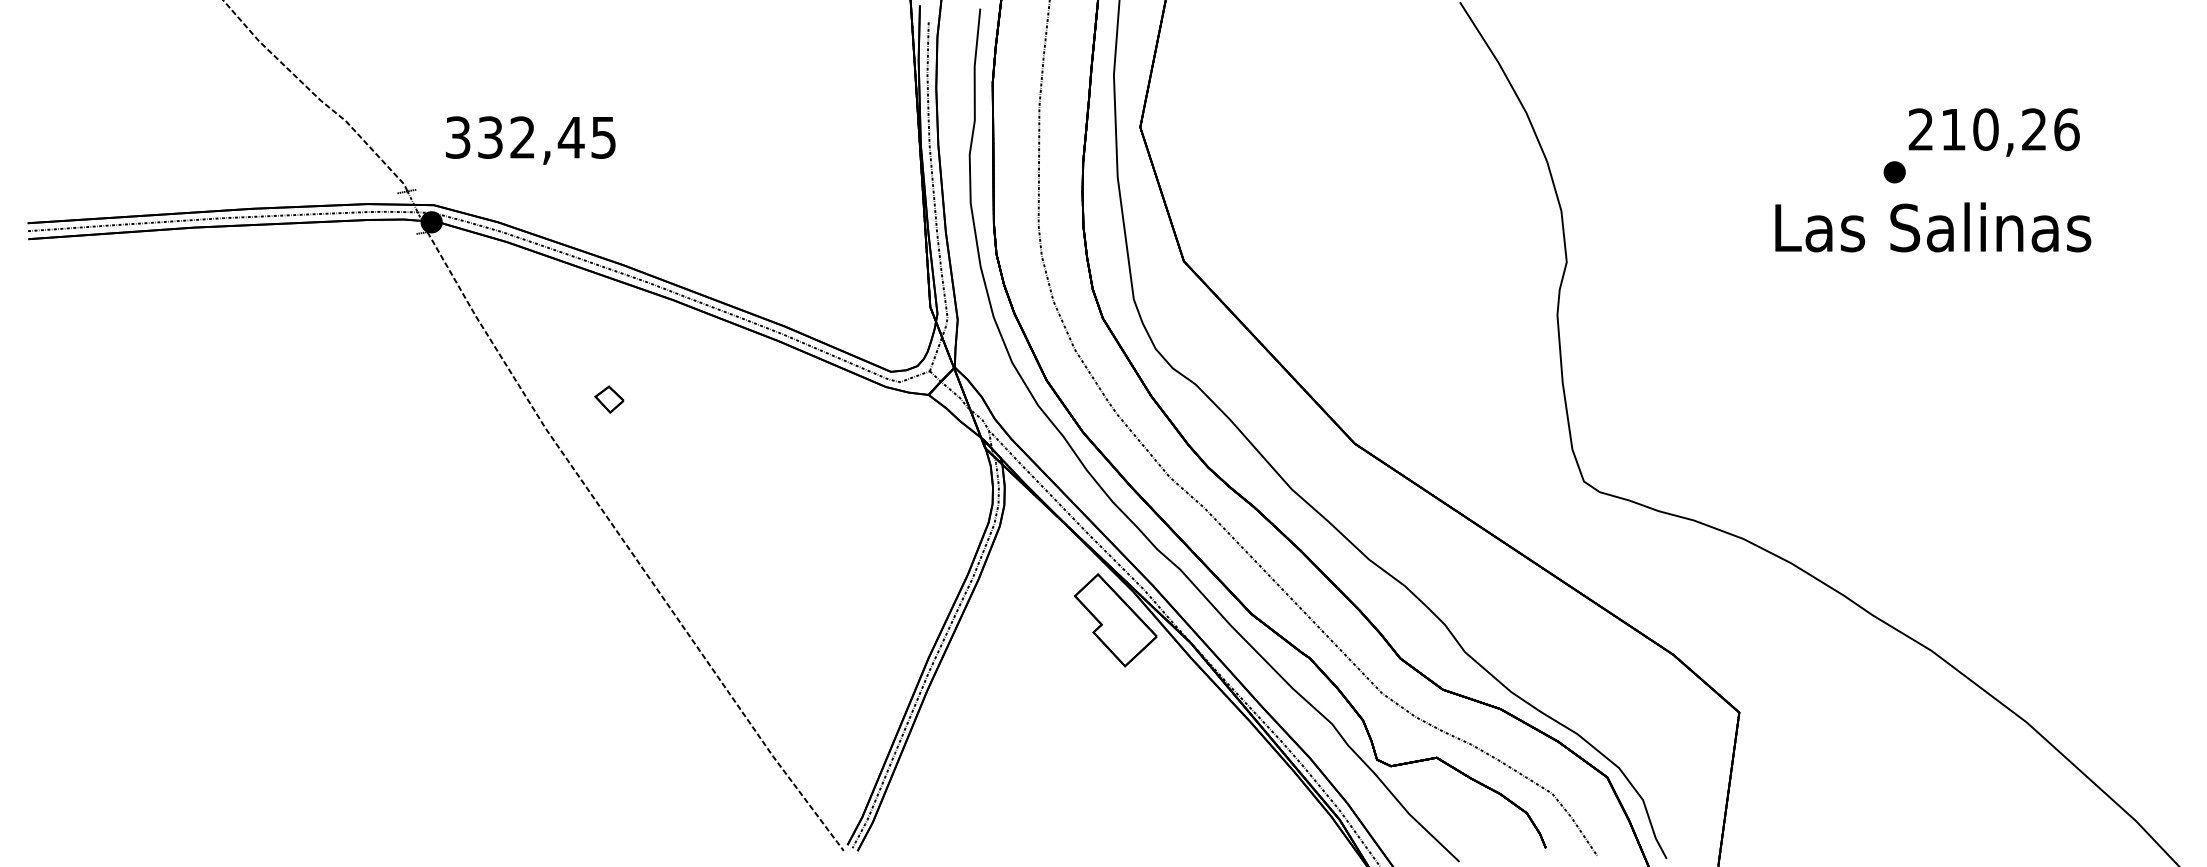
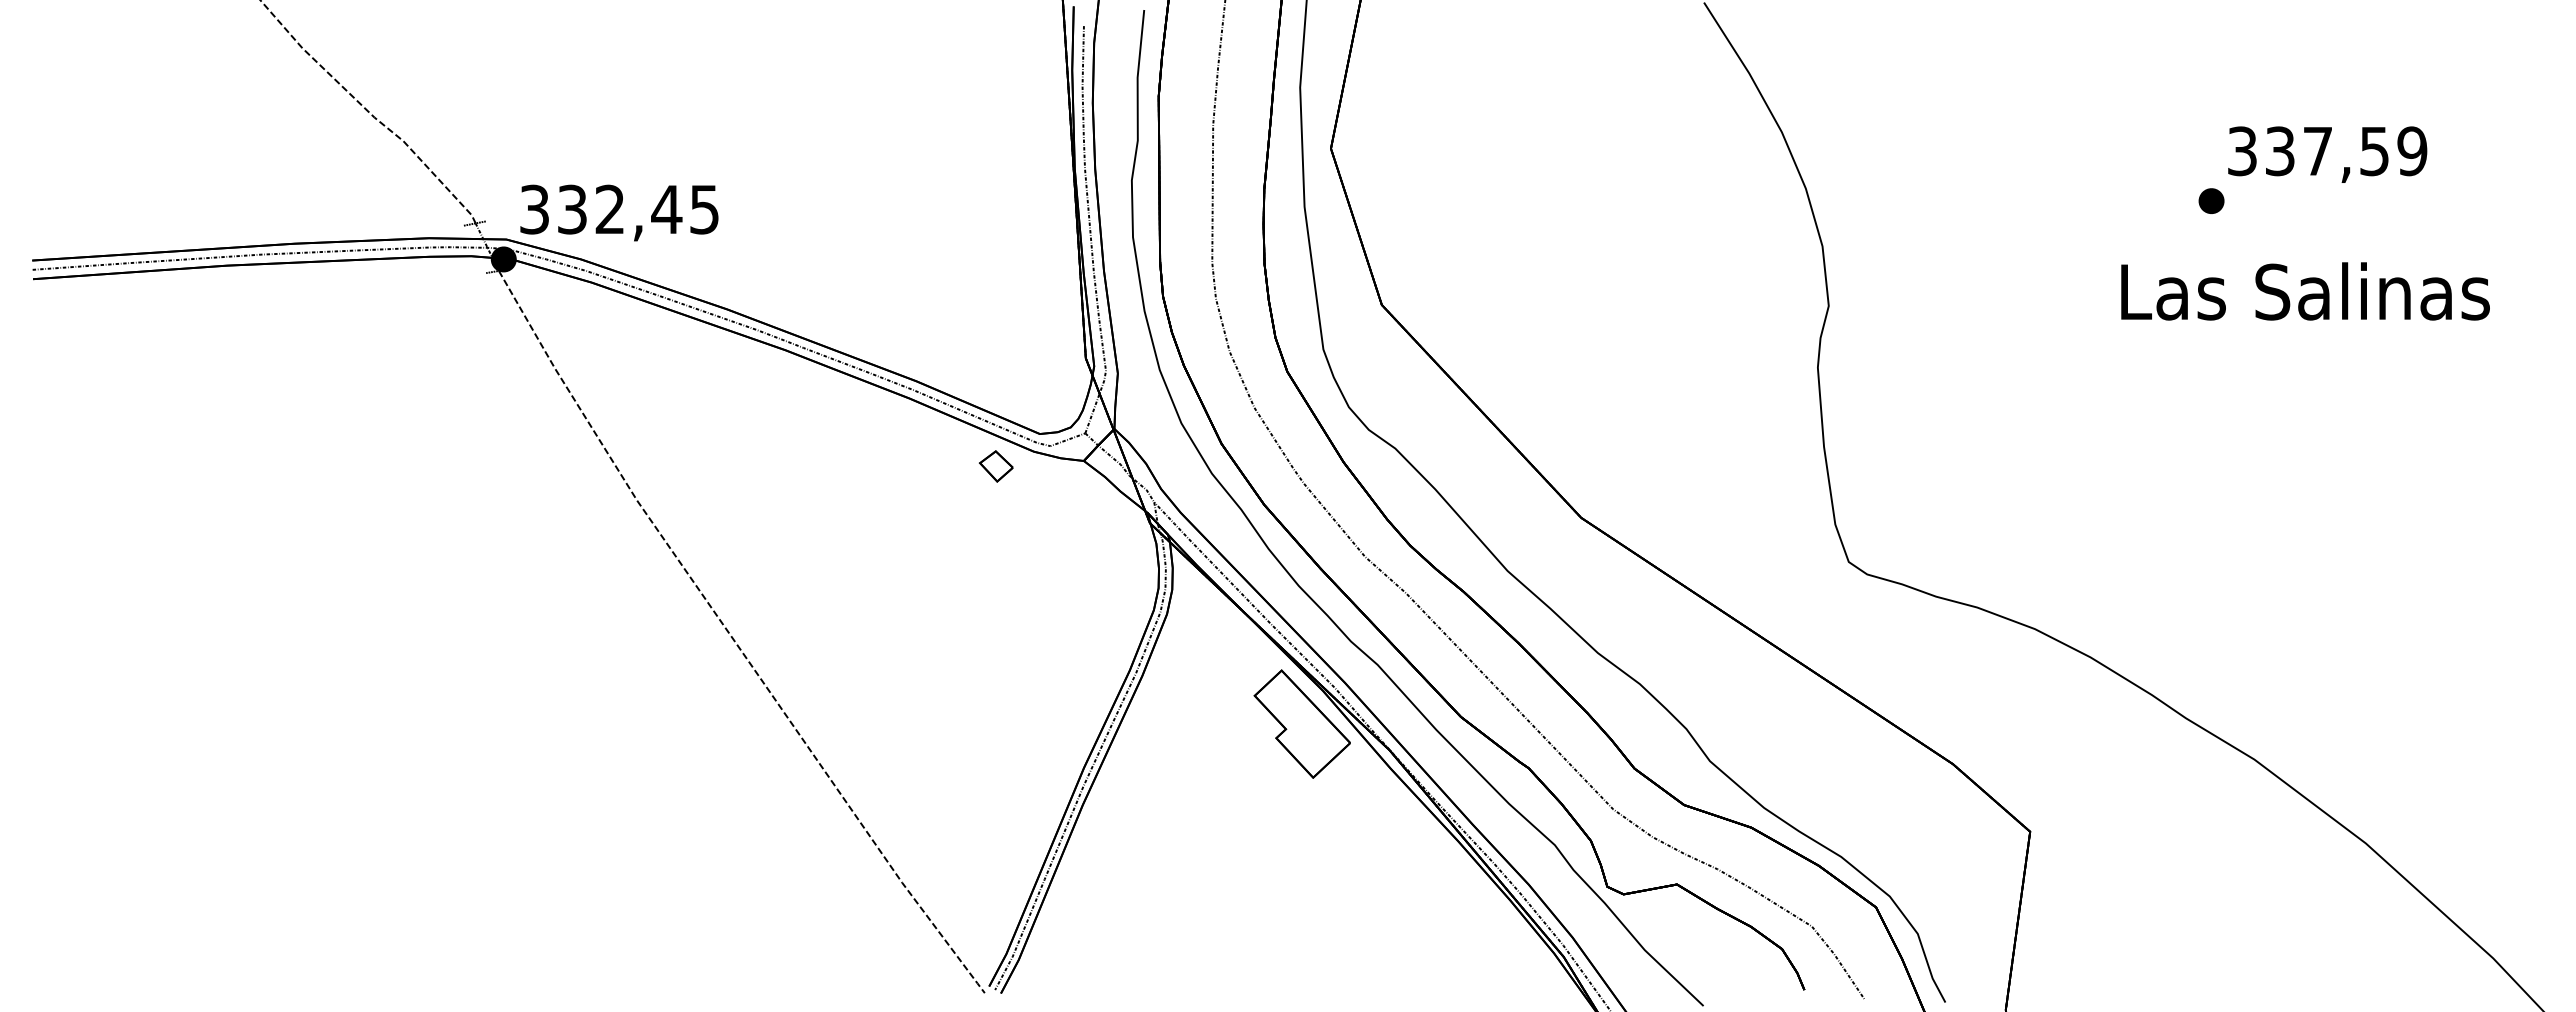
text: (1994, 129) -> (2327, 151), 210,26 -> 337,59
text: (530, 140) -> (619, 212), moved
text: (1933, 227) -> (2305, 291), moved
part: (608, 399) -> (995, 466), moved

